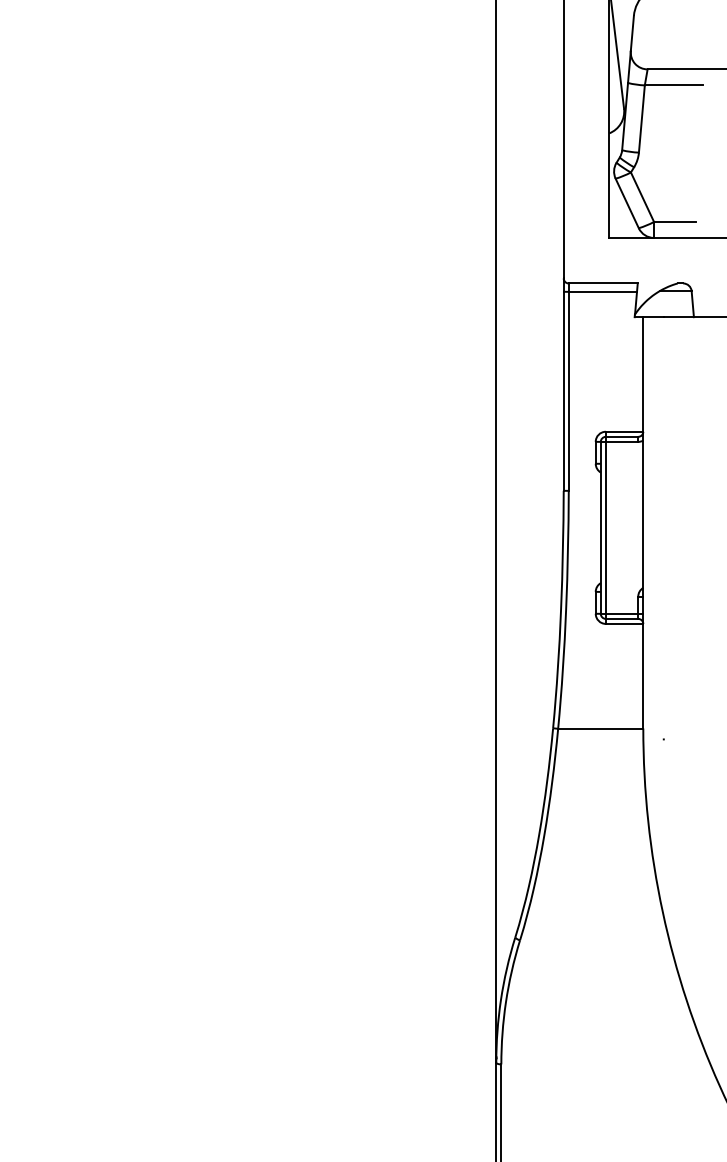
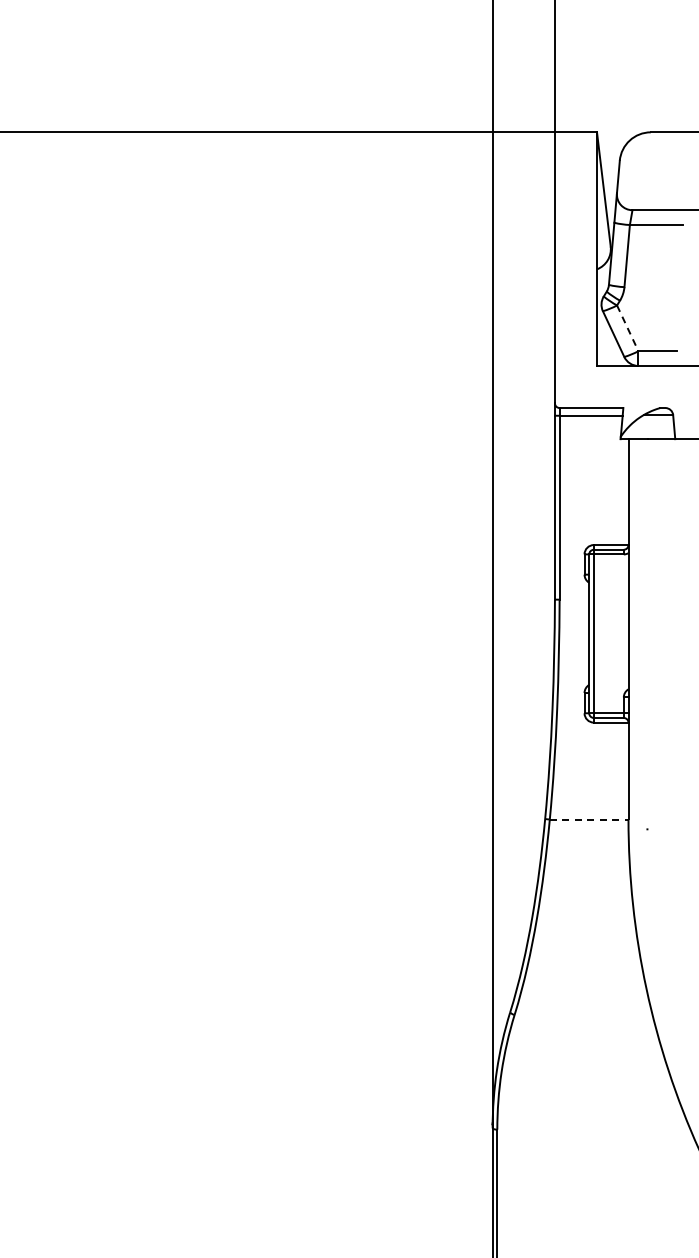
line: (642, 197) -> (627, 328), solid -> dashed
line: (601, 728) -> (589, 819), solid -> dashed

